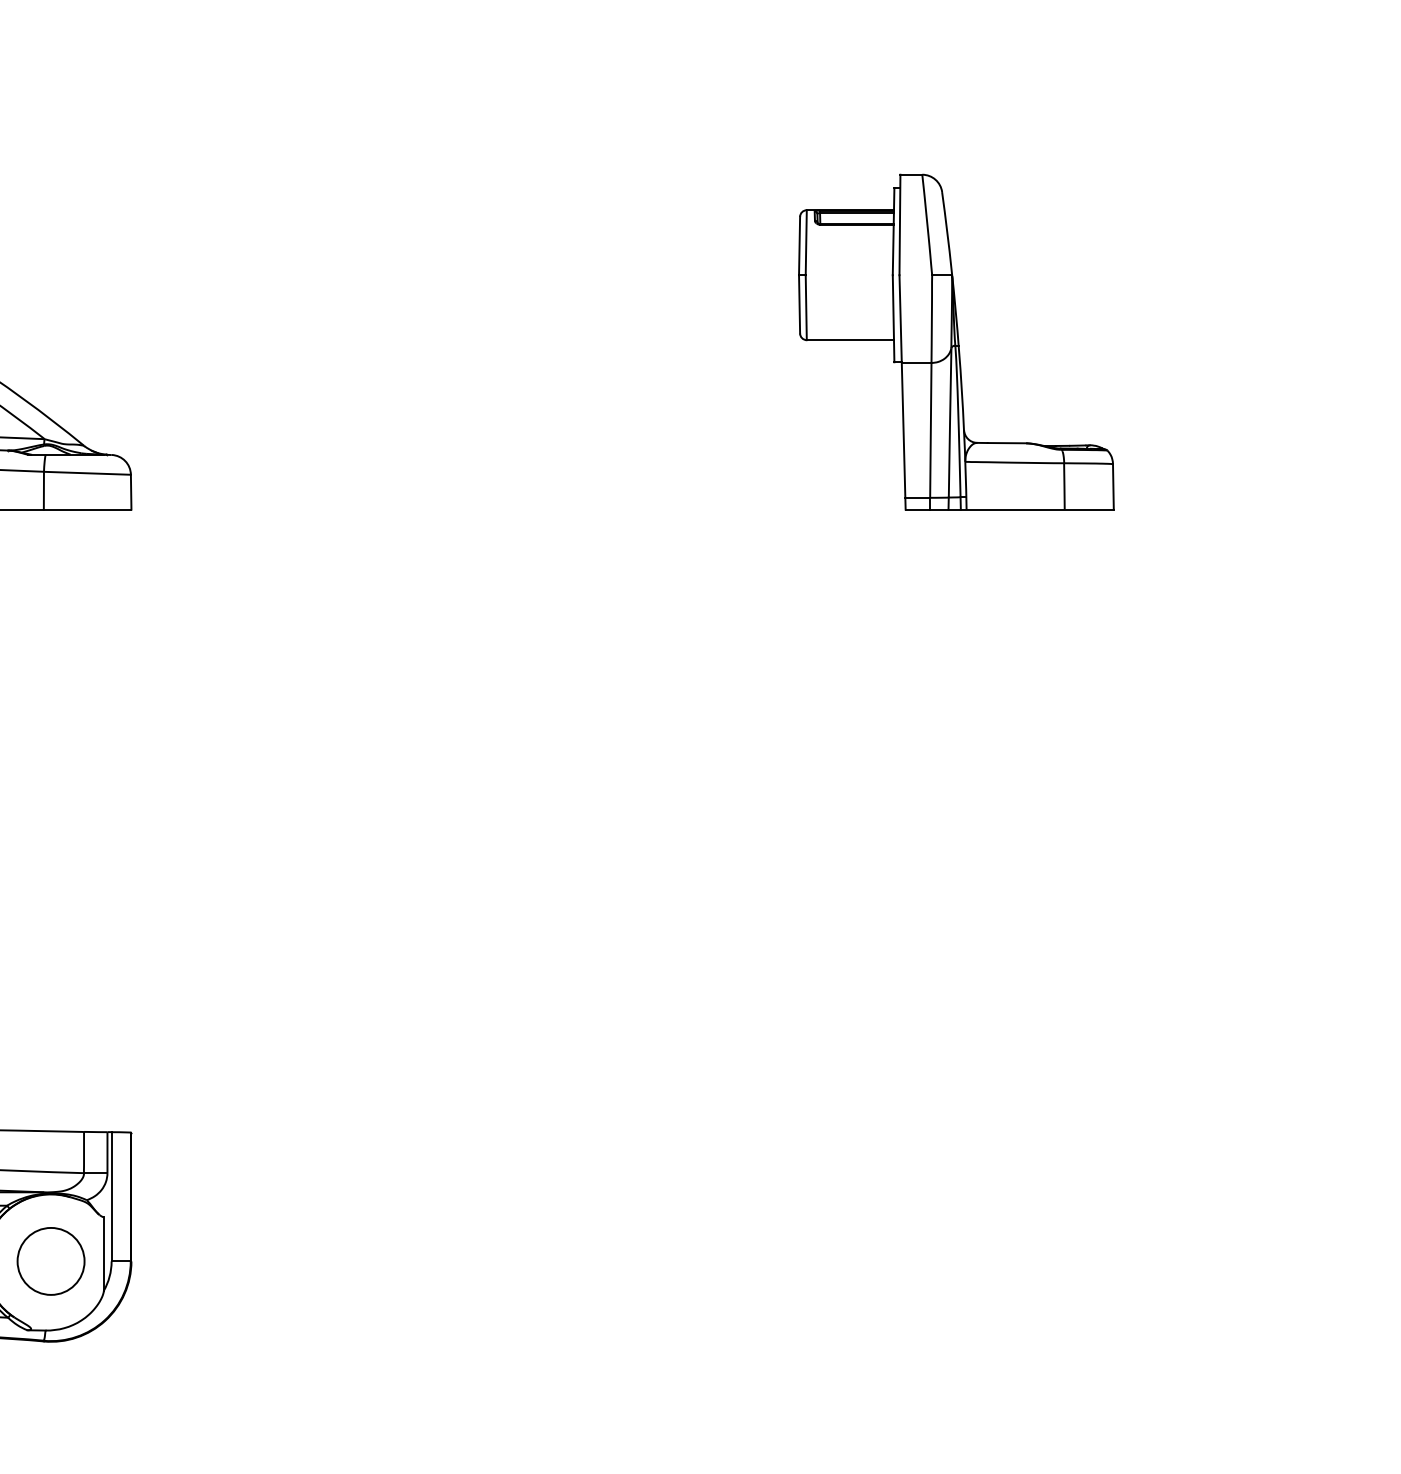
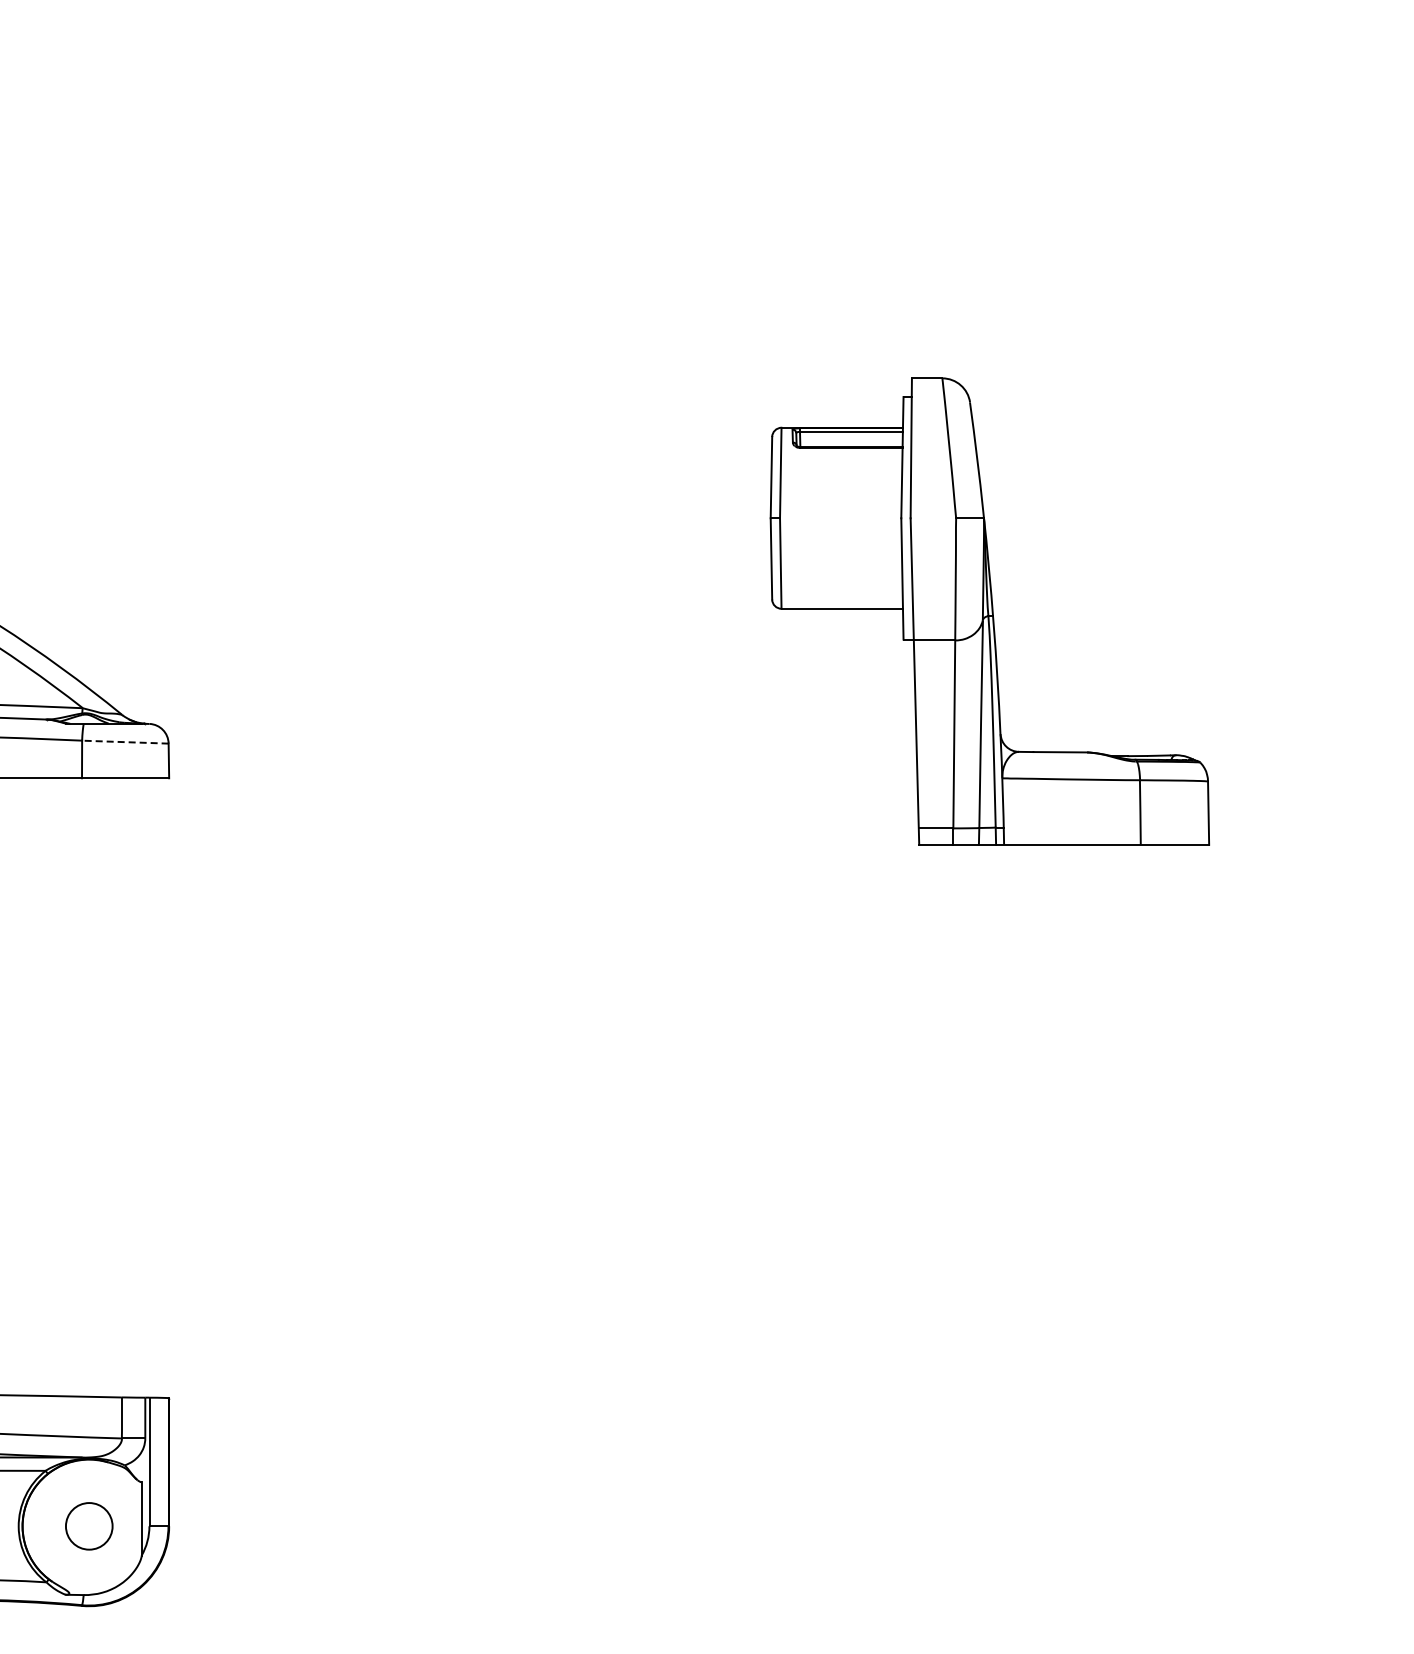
part: (955, 341) -> (989, 611), size x1.4
line: (86, 473) -> (124, 742), solid -> dashed
circle: (51, 1261) -> (89, 1526), size x0.7

